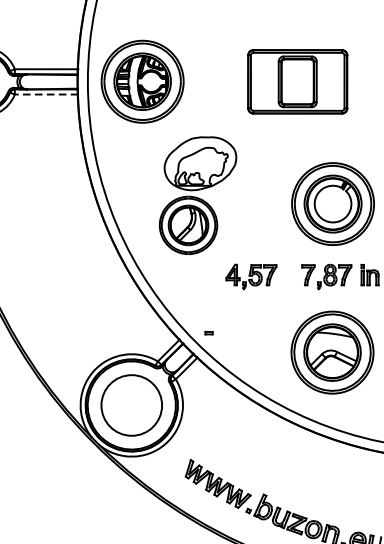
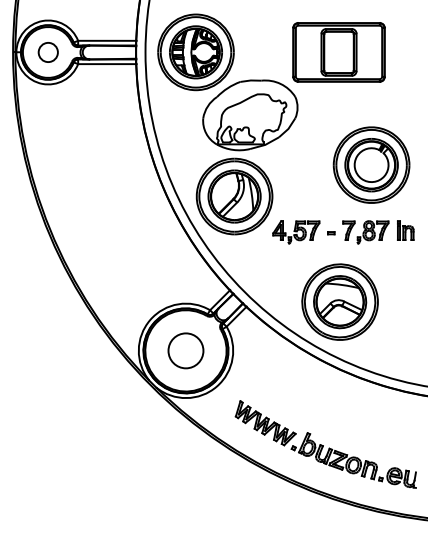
line: (45, 94) -> (106, 64), dashed -> solid
part: (197, 195) -> (246, 157), size x1.43
part: (209, 333) -> (331, 233), moved
part: (331, 351) -> (339, 301), moved
circle: (131, 405) -> (185, 350), size x0.62

